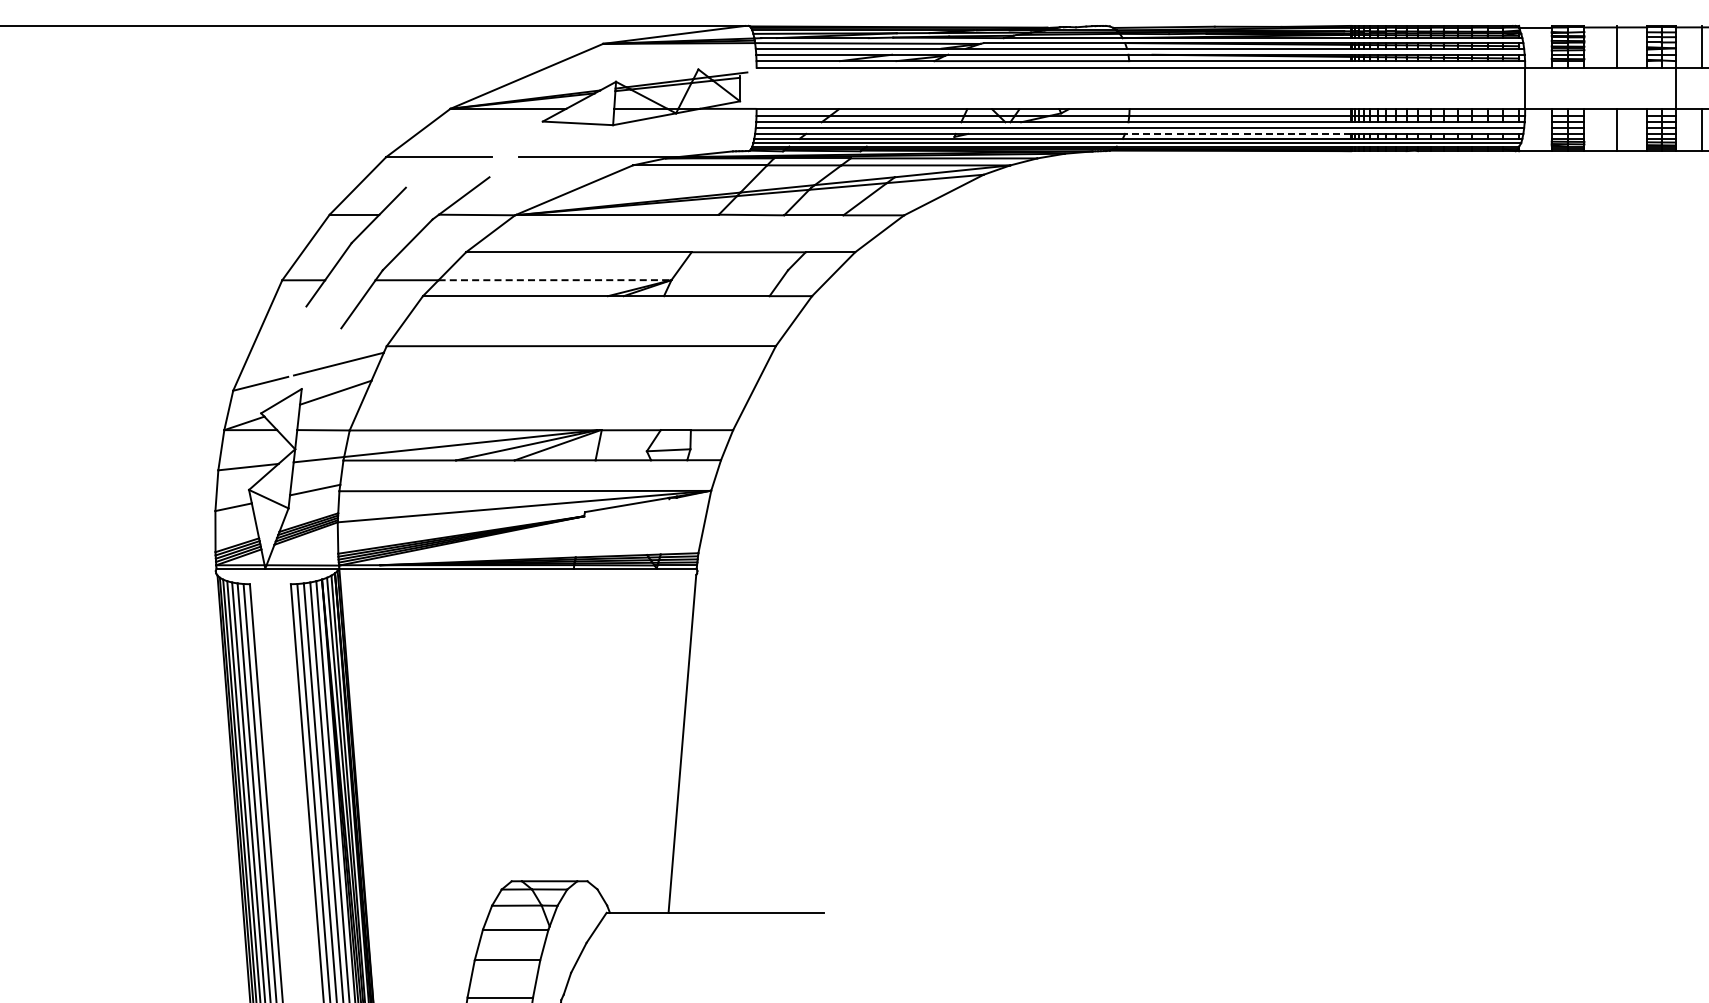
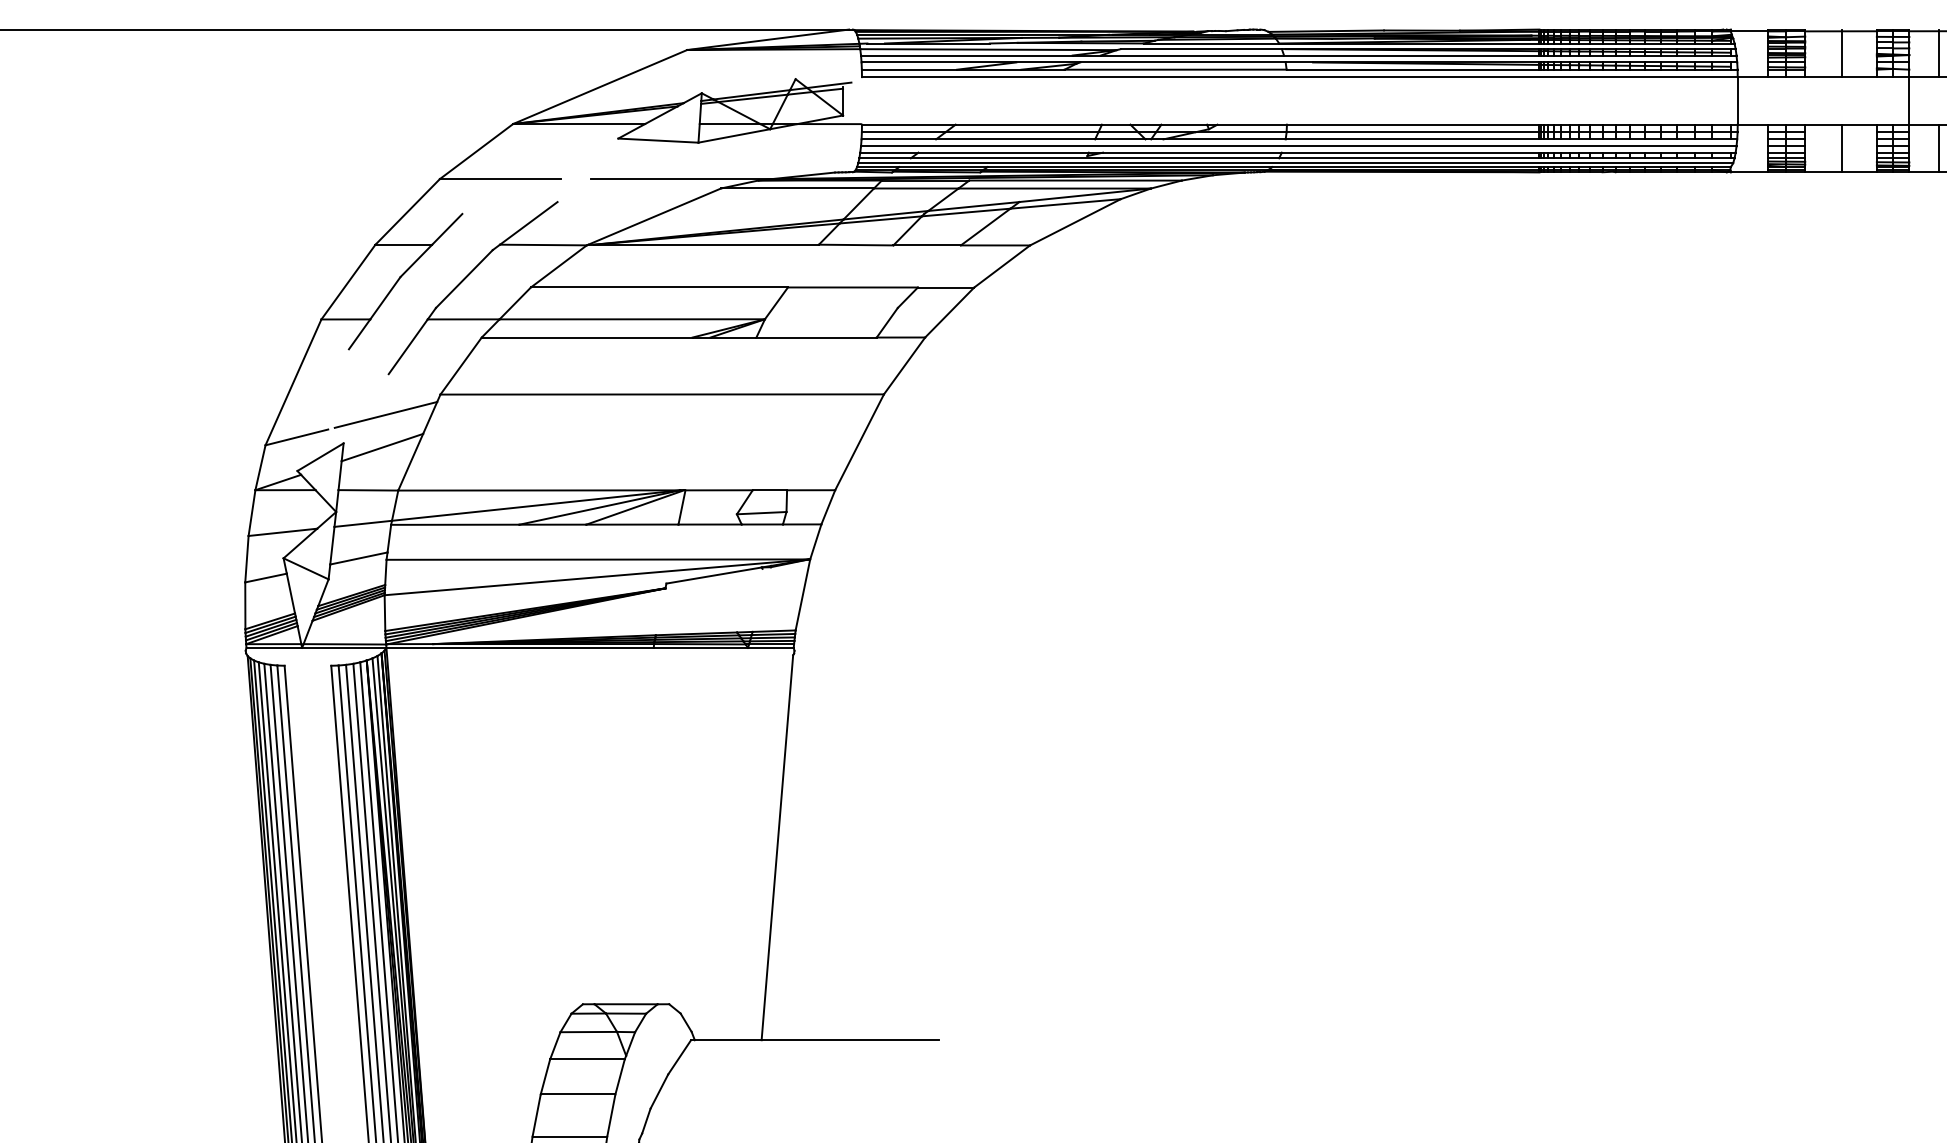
line: (1237, 133) -> (1409, 152), dashed -> solid
line: (555, 280) -> (632, 319), dashed -> solid

